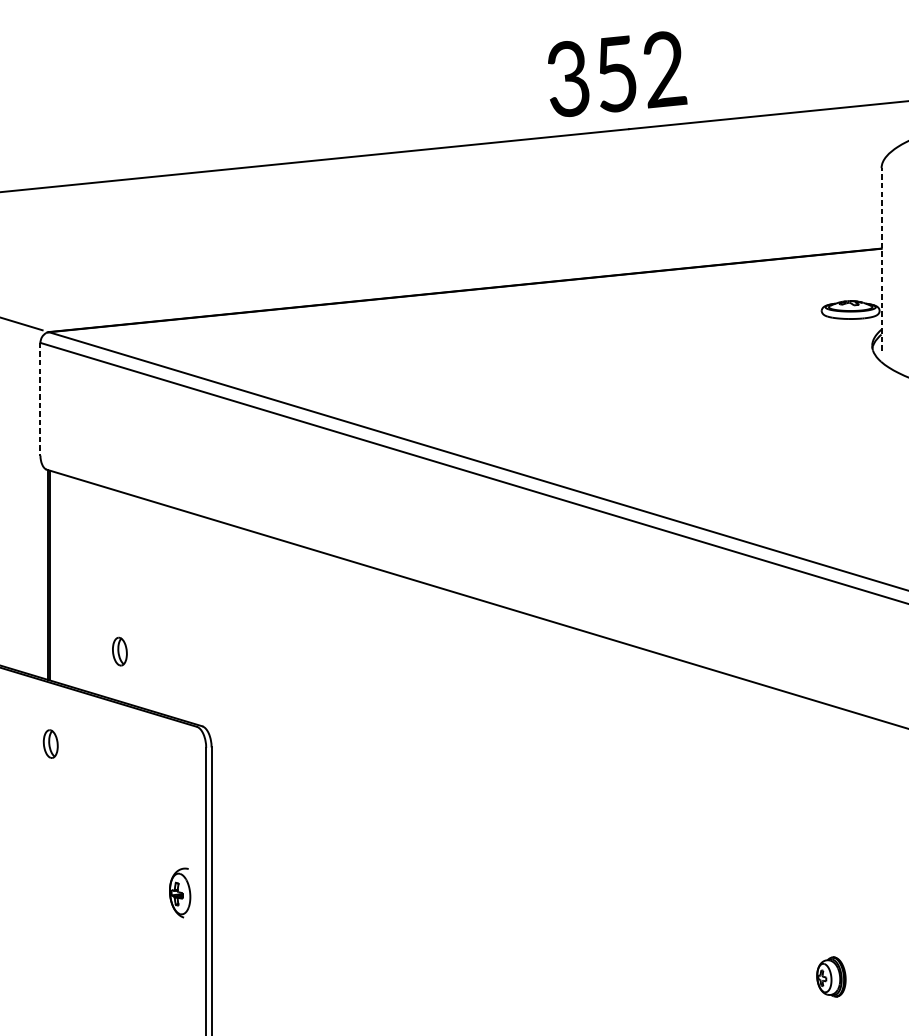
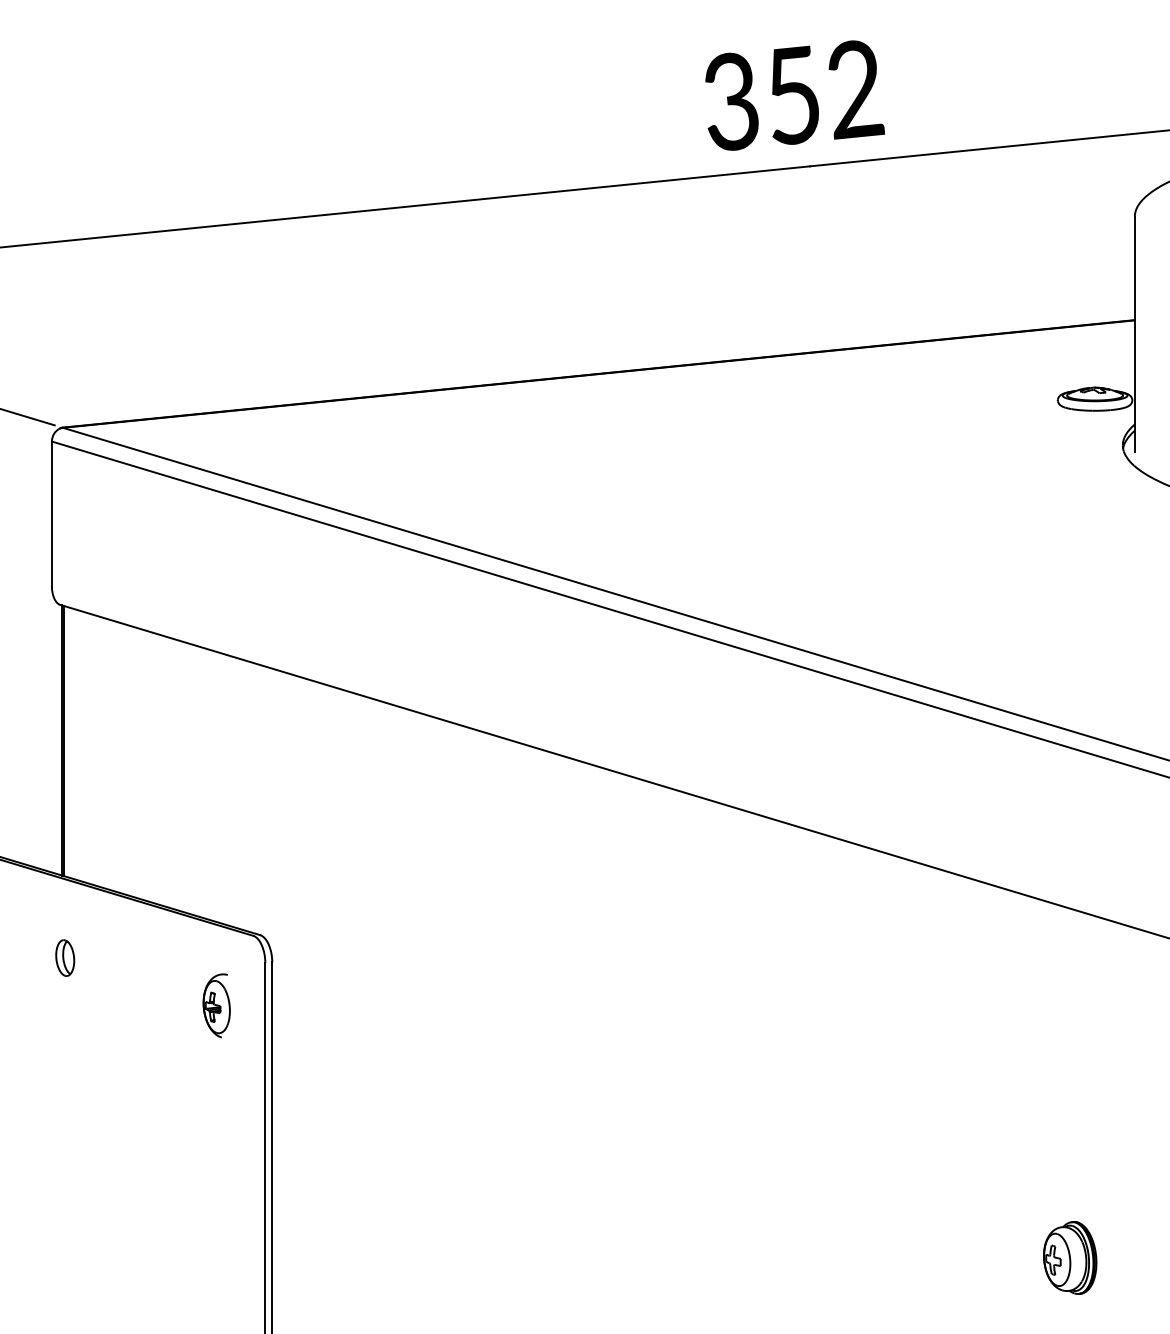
line: (881, 259) -> (1134, 334), dashed -> solid
line: (40, 399) -> (51, 514), dashed -> solid
part: (120, 651) -> (154, 838), removed
part: (179, 892) -> (216, 1005), moved
part: (831, 976) -> (1070, 1257), size x1.43

